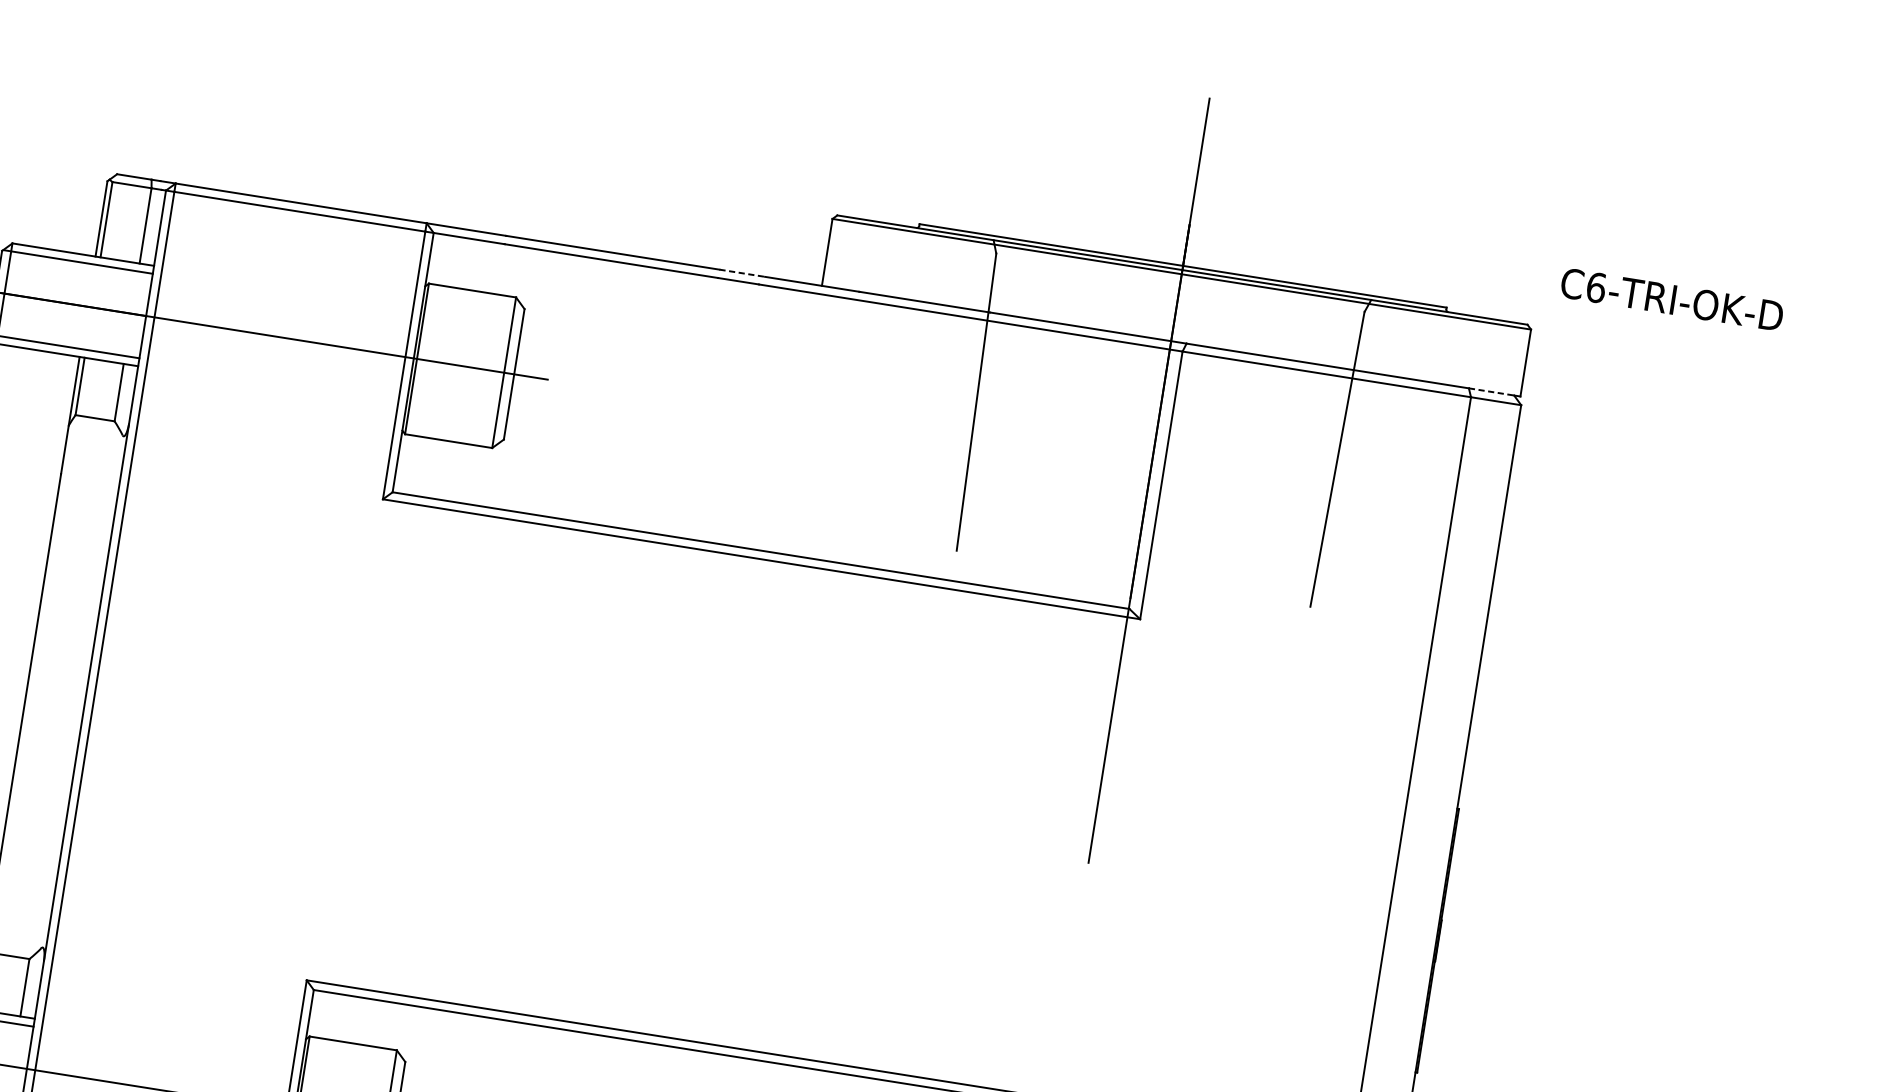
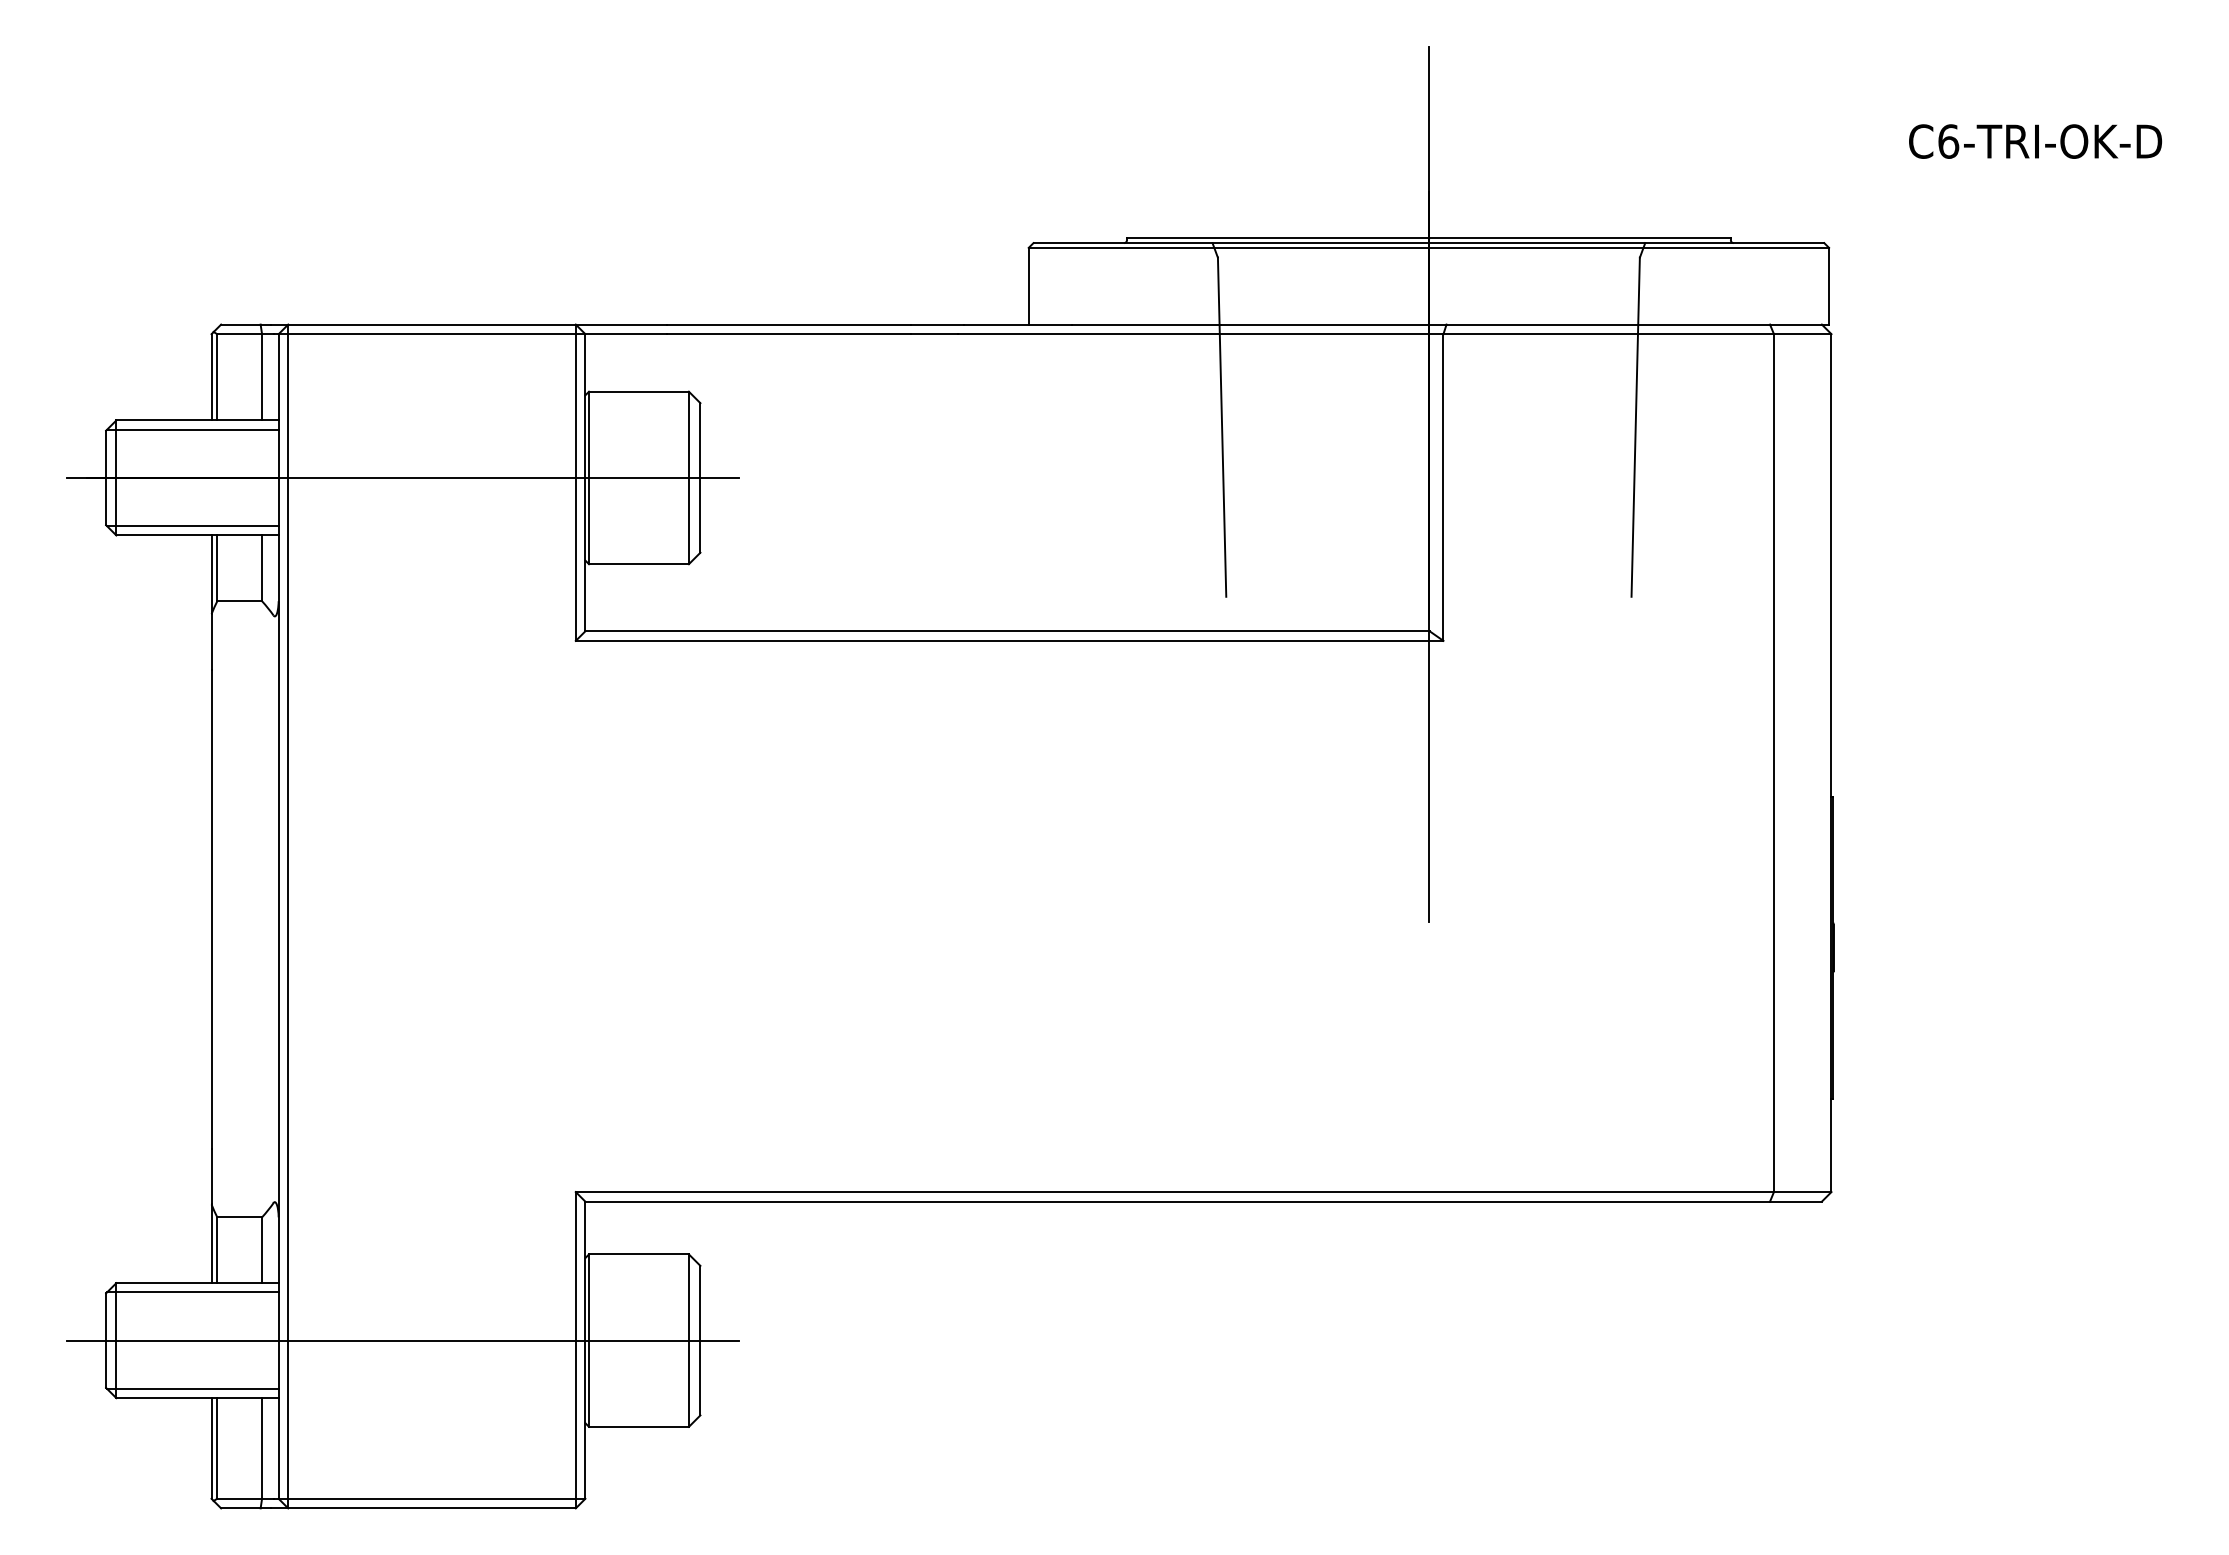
line: (742, 273) -> (937, 324), dashed -> solid
text: (1672, 299) -> (2035, 141), moved
line: (1491, 391) -> (1795, 324), dashed -> solid

